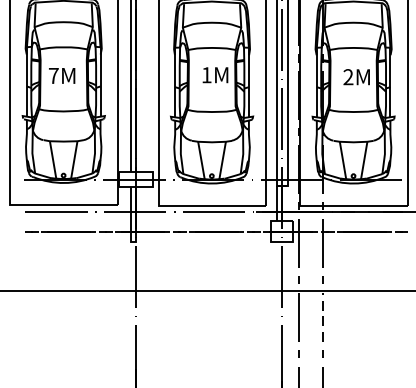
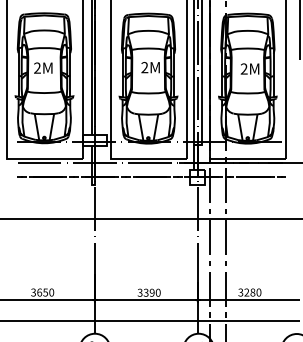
text: (53, 74) -> (37, 67), 7 -> 2
text: (206, 74) -> (144, 67), 1 -> 2
line: (323, 315) -> (226, 236), dashed -> solid

